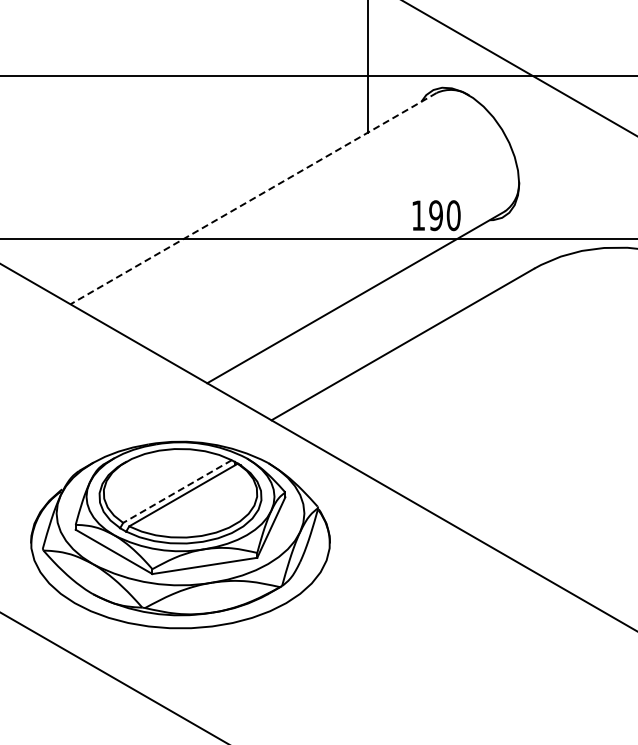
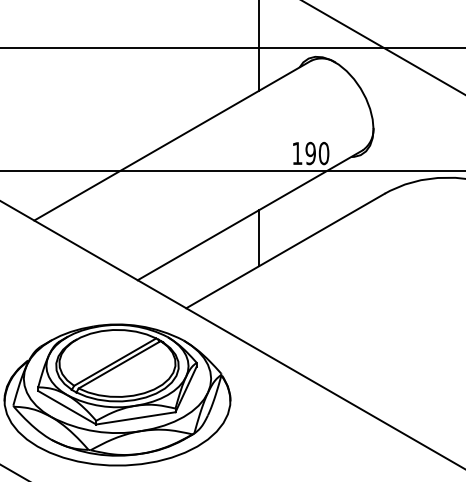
line: (253, 198) -> (172, 140), dashed -> solid
line: (367, 327) -> (258, 238), added
line: (177, 491) -> (115, 362), dashed -> solid

